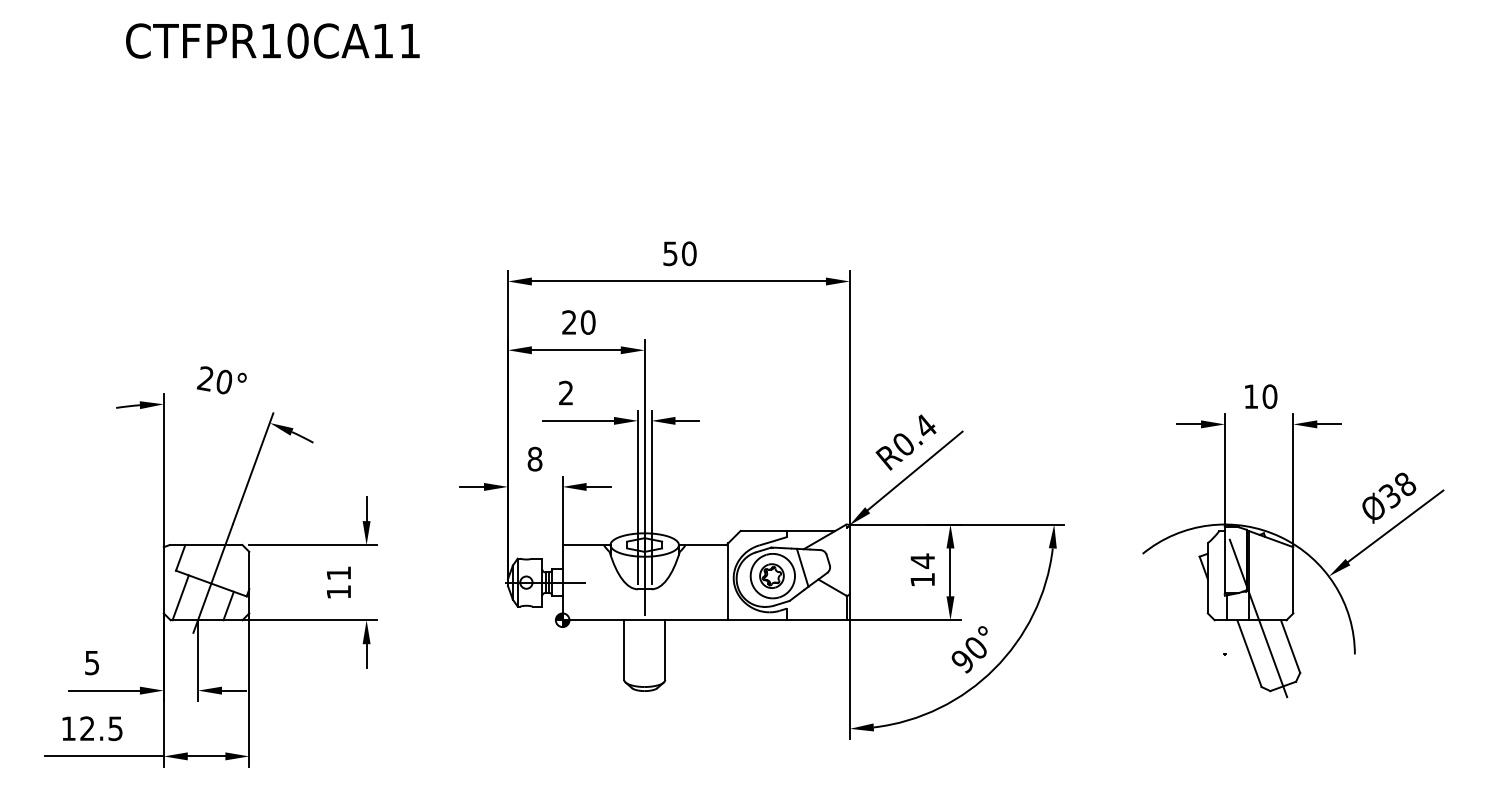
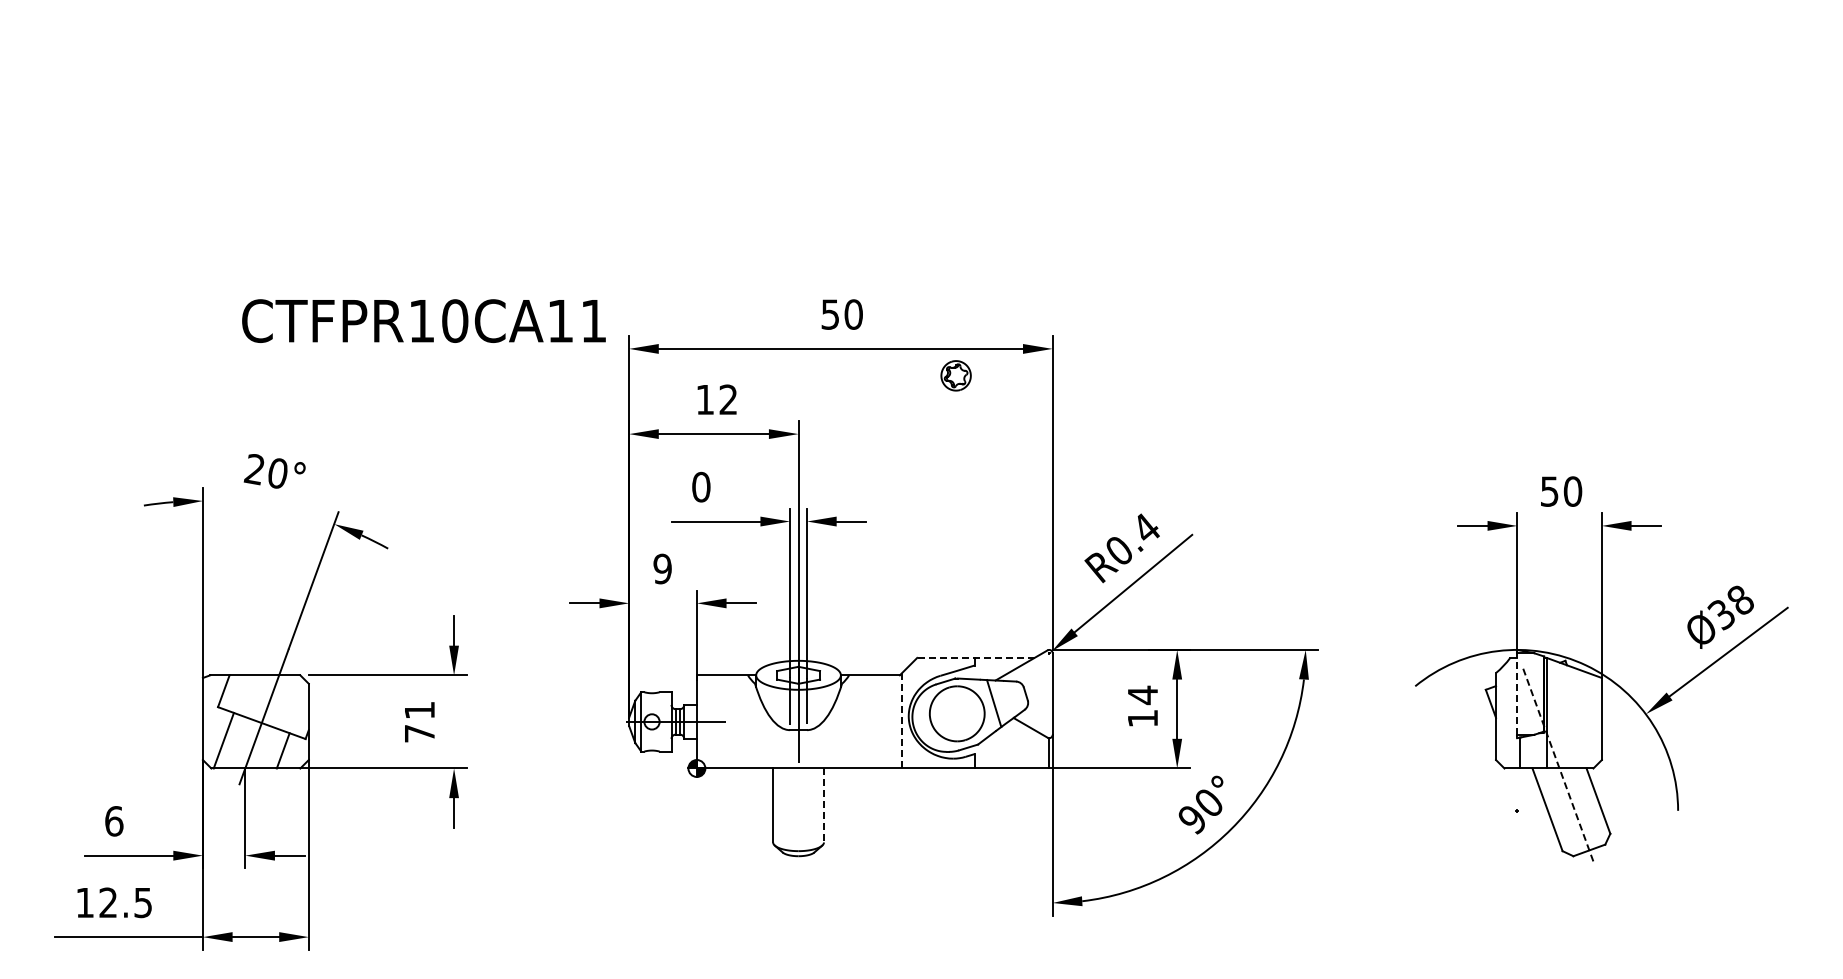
text: (272, 40) -> (423, 320), moved
text: (578, 322) -> (716, 399), 20 -> 12
text: (566, 393) -> (701, 487), 2 -> 0
text: (1251, 396) -> (1549, 491), 10 -> 50
text: (534, 458) -> (662, 568), 8 -> 9
line: (787, 530) -> (975, 657), solid -> dashed
line: (1224, 560) -> (1516, 694), solid -> dashed
part: (771, 575) -> (955, 375), moved
line: (728, 581) -> (902, 720), solid -> dashed
text: (338, 592) -> (419, 733), 11 -> 71
line: (1258, 618) -> (1558, 766), solid -> dashed
line: (664, 650) -> (823, 805), solid -> dashed
text: (92, 663) -> (114, 821), 5 -> 6

